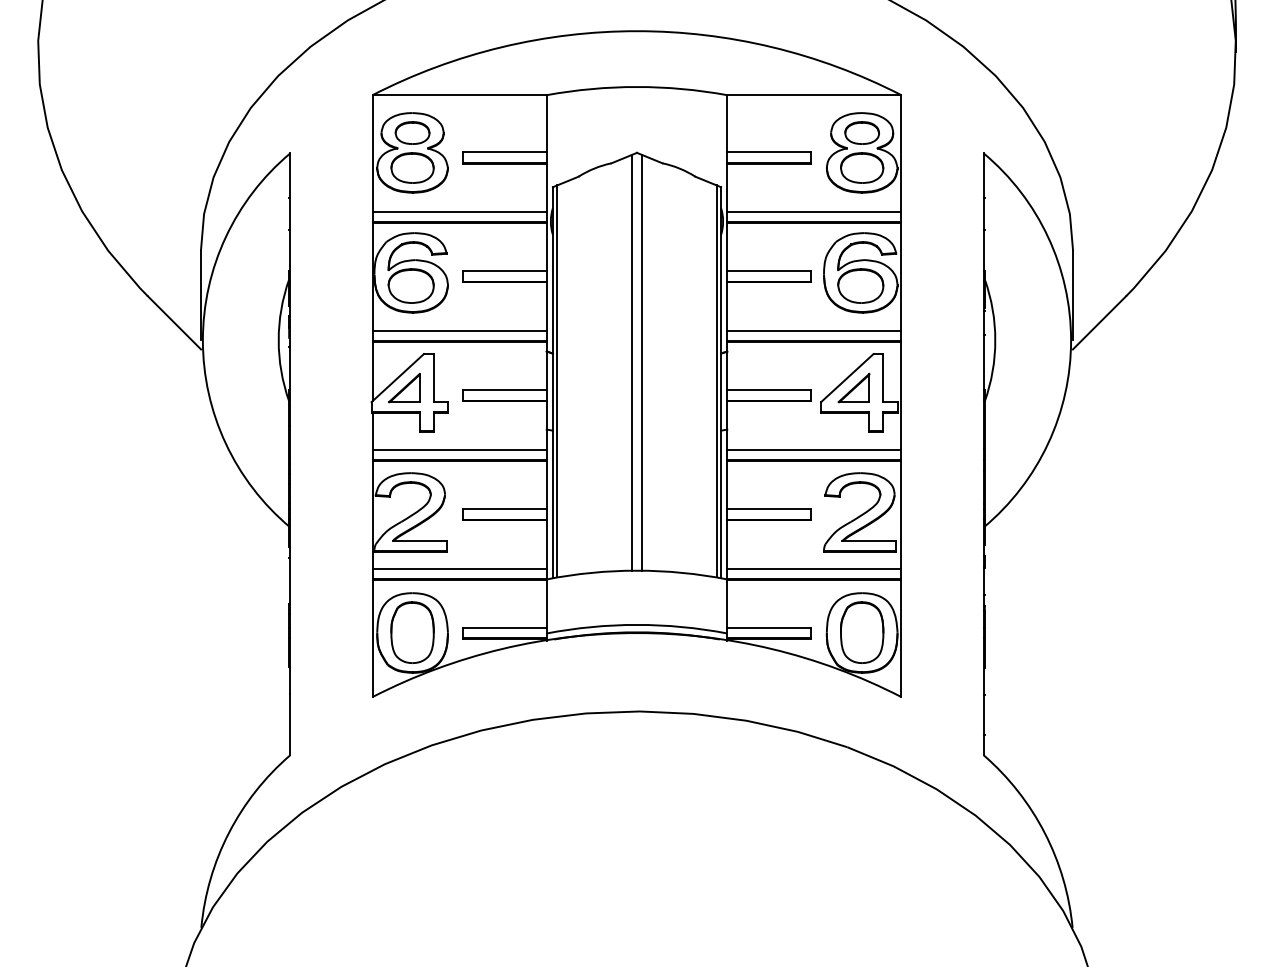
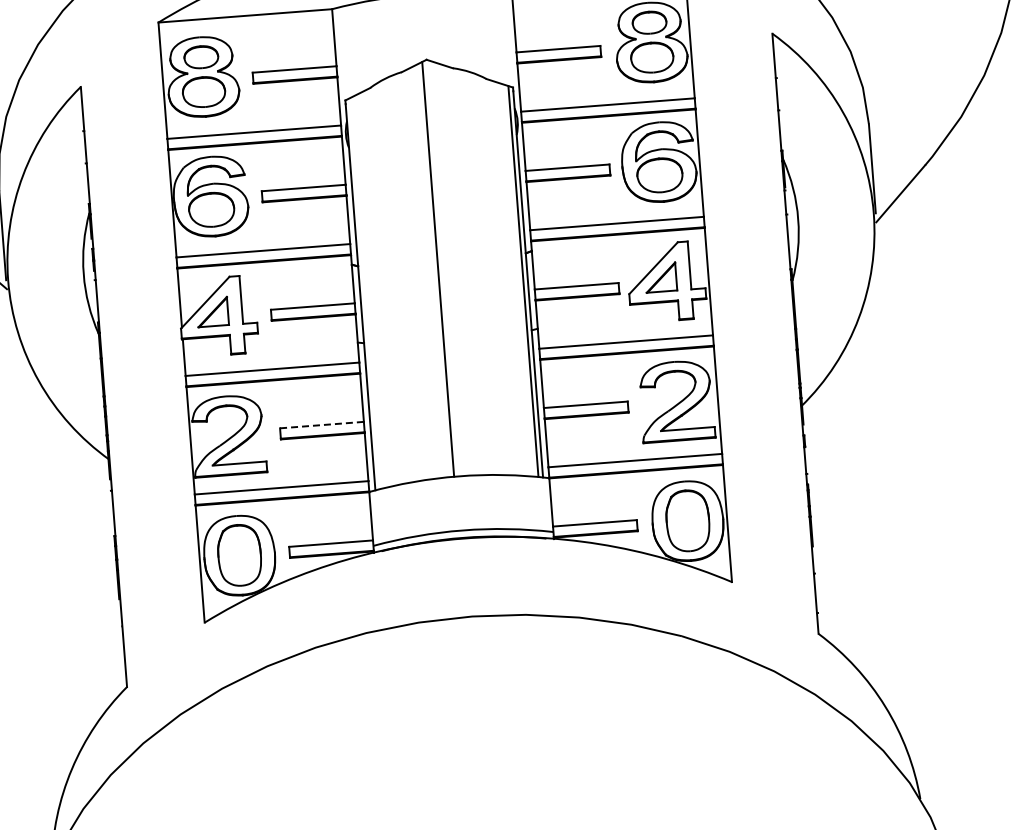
line: (641, 362) -> (447, 268), removed
line: (557, 381) -> (364, 293), removed
line: (505, 509) -> (322, 425), solid -> dashed

